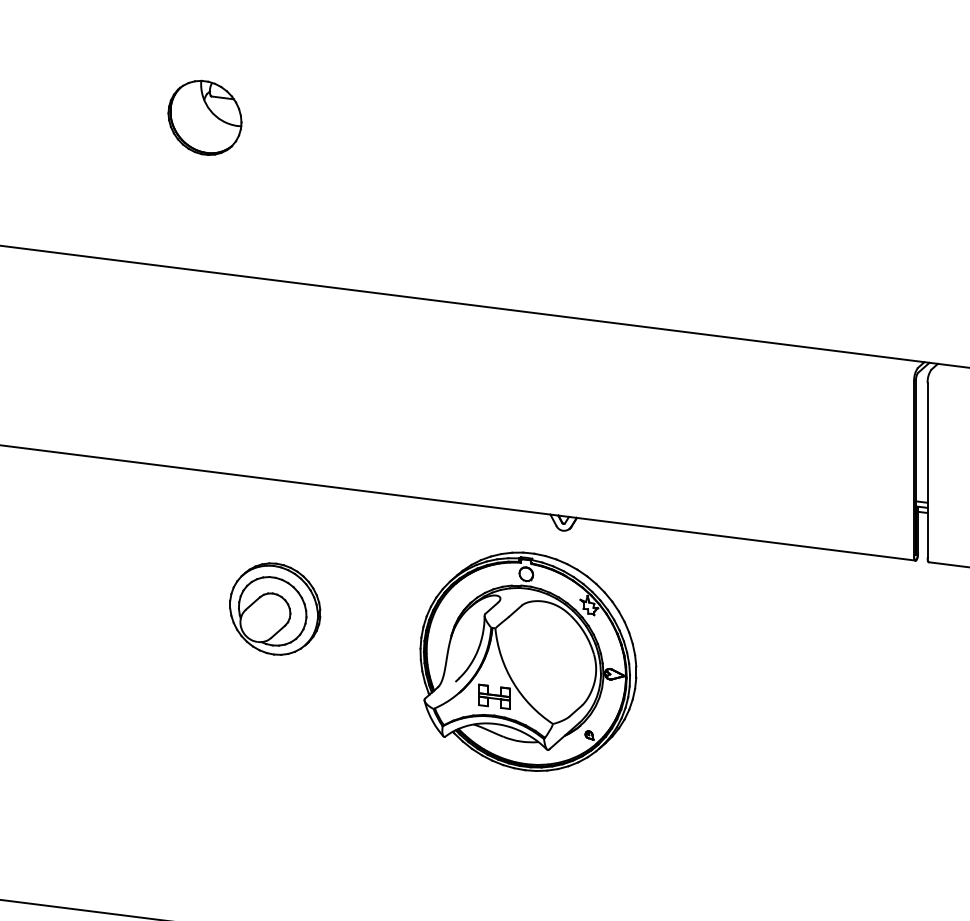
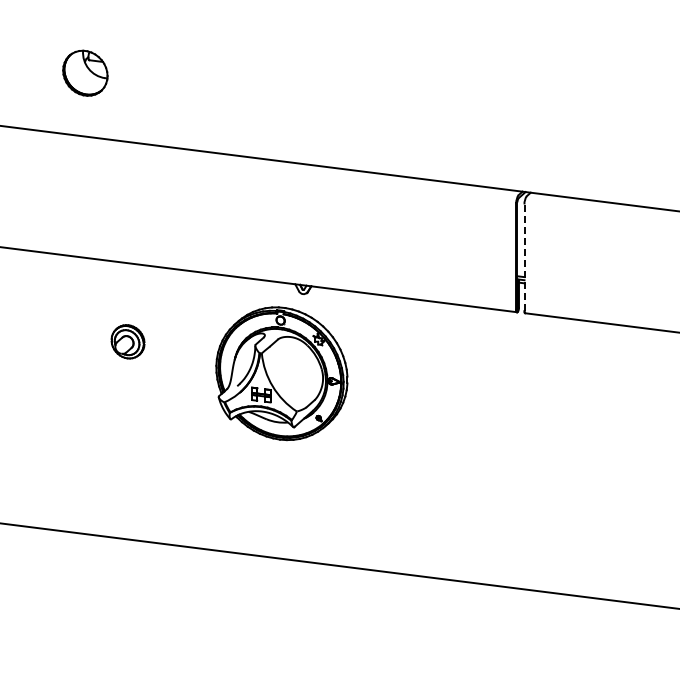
part: (205, 116) -> (85, 72), moved
line: (927, 470) -> (524, 257), solid -> dashed
part: (274, 608) -> (127, 341), size x0.6

